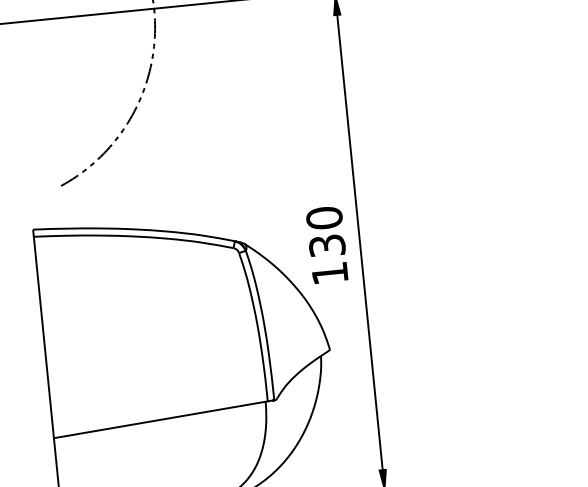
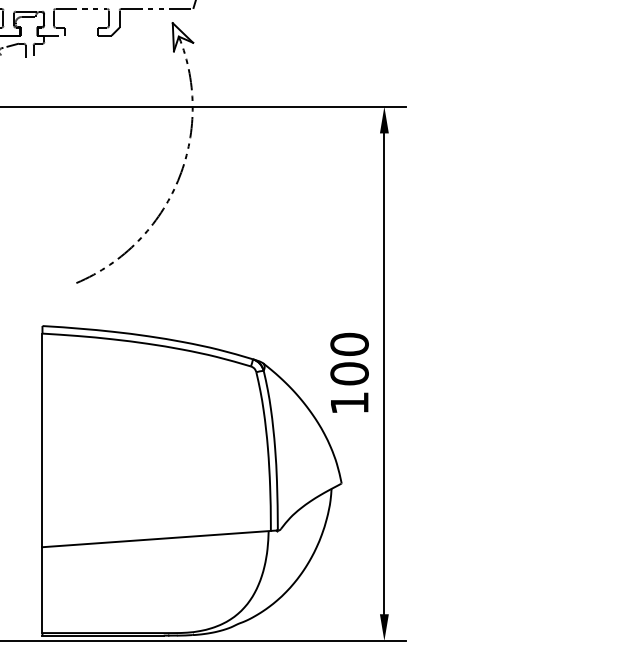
text: (327, 245) -> (349, 373), 130 -> 100

